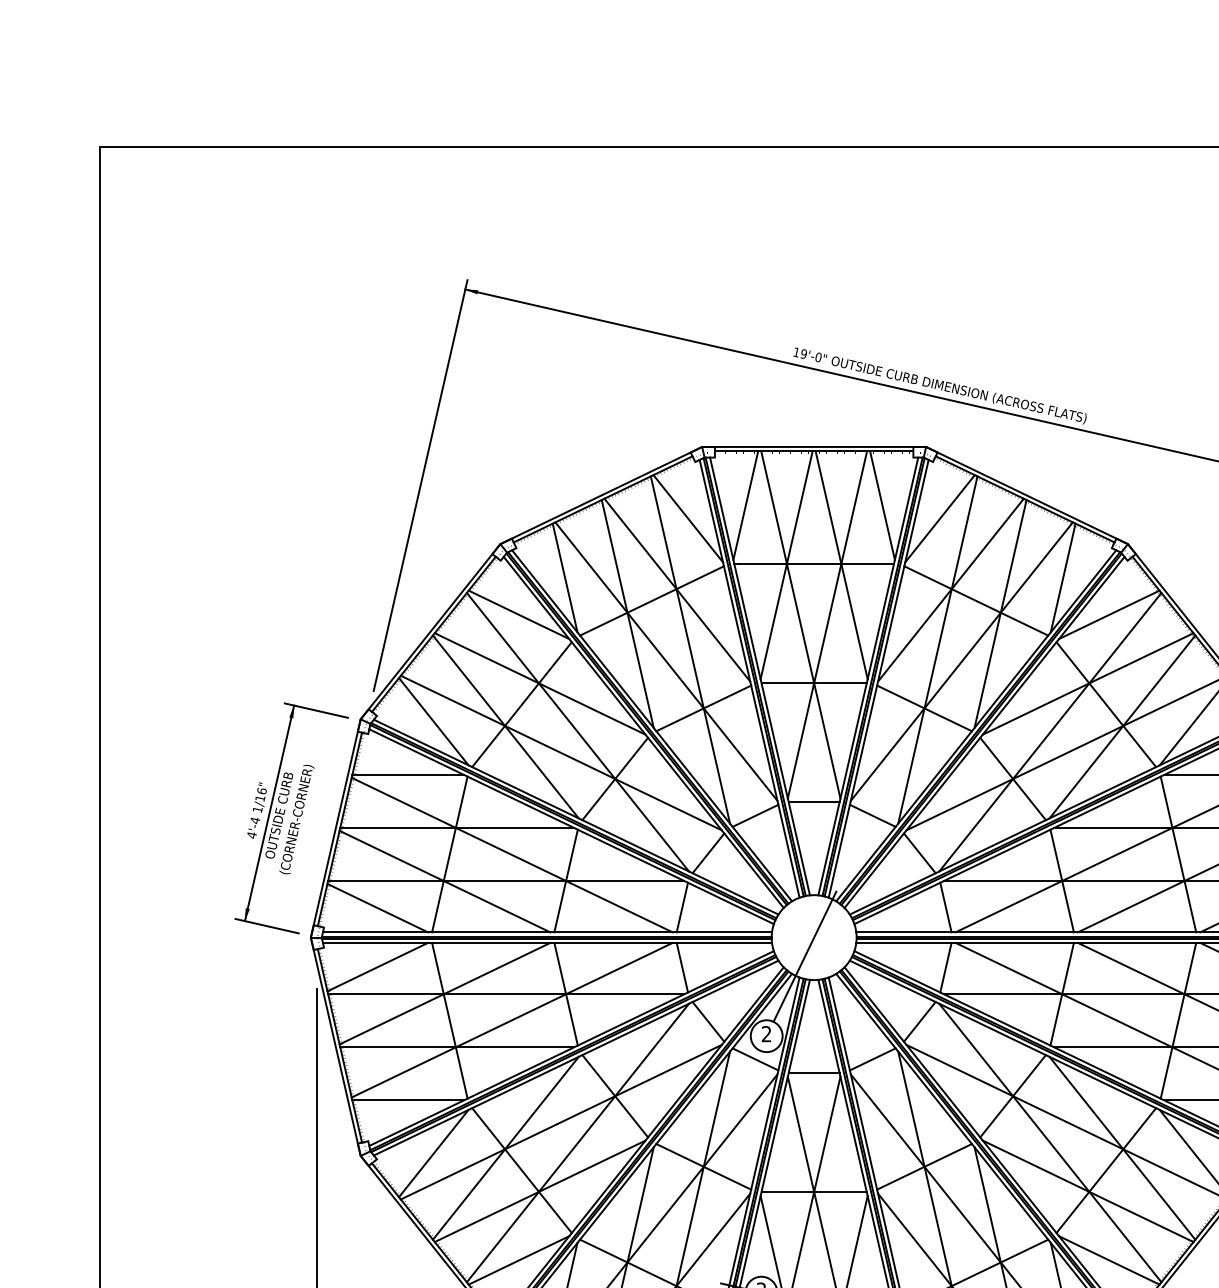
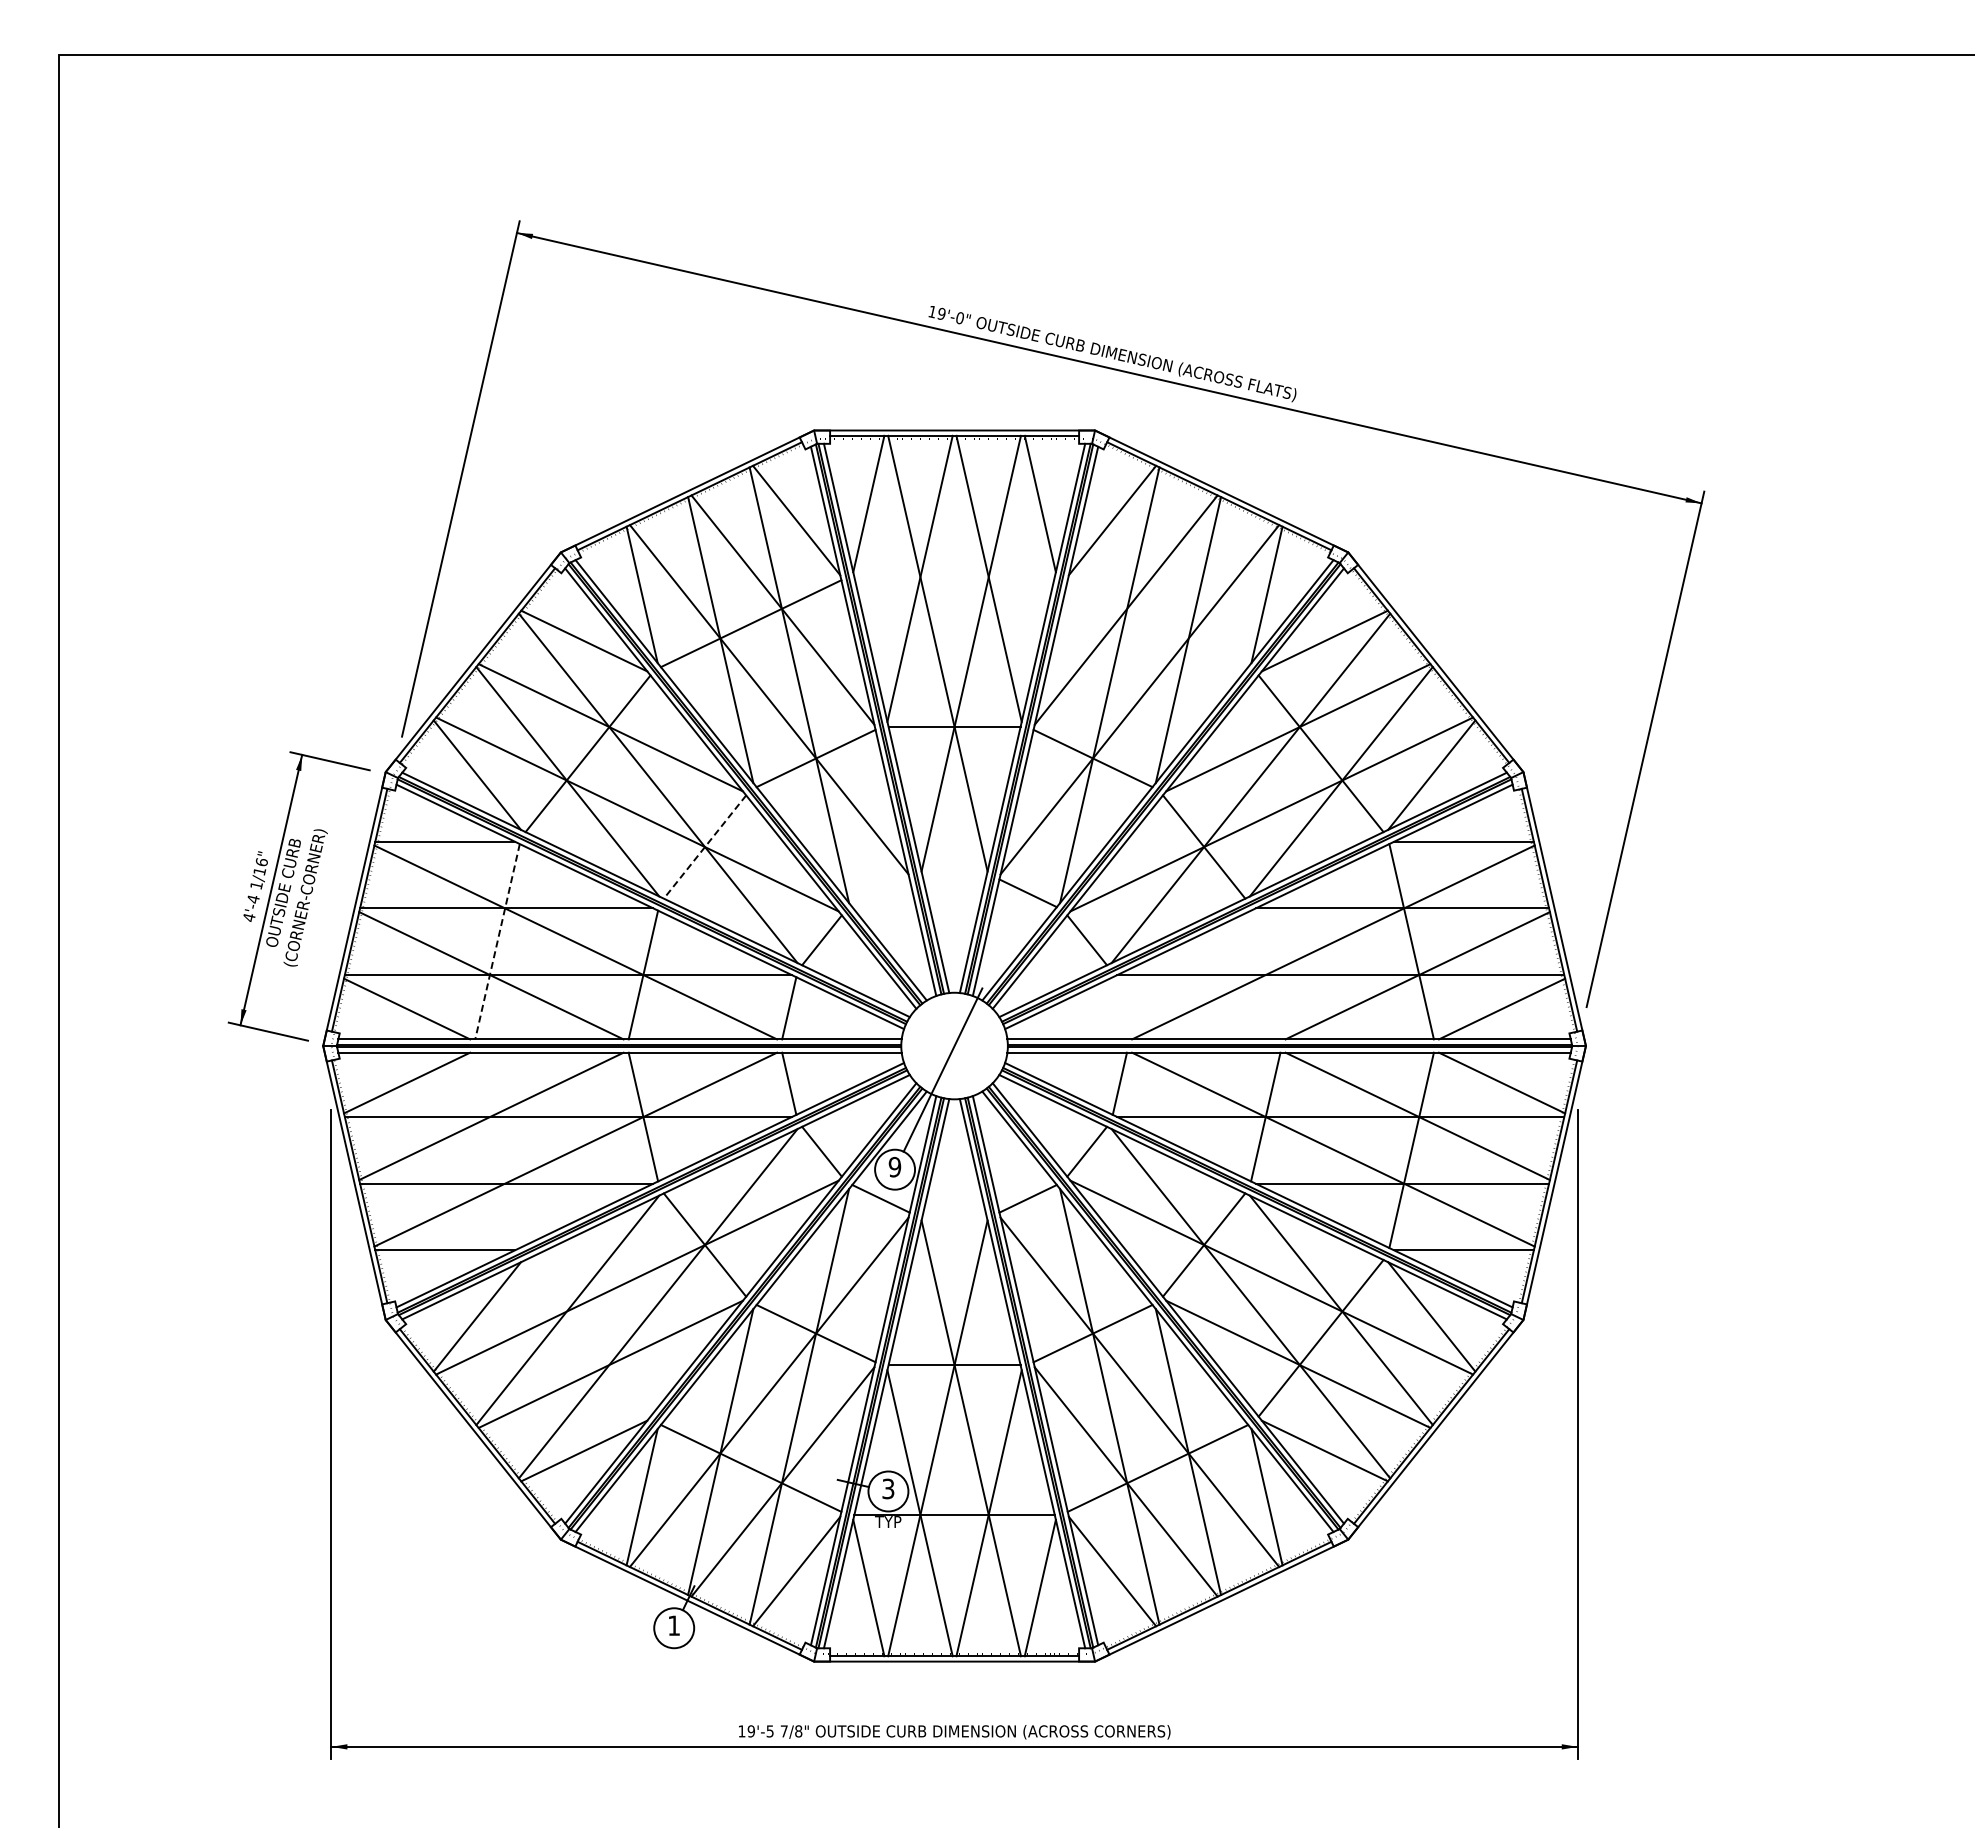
line: (814, 564) -> (954, 577), removed
line: (975, 600) -> (1157, 623), removed
line: (614, 779) -> (704, 847), solid -> dashed
line: (814, 802) -> (954, 876), removed
line: (755, 816) -> (880, 893), removed
line: (449, 855) -> (497, 942), solid -> dashed
line: (1061, 880) -> (1265, 974), removed
line: (945, 907) -> (1119, 1008), removed
line: (449, 1020) -> (497, 1150), removed
text: (766, 1034) -> (894, 1167), 2 -> 9
line: (814, 1072) -> (954, 1215), removed
line: (521, 1170) -> (587, 1338), removed

